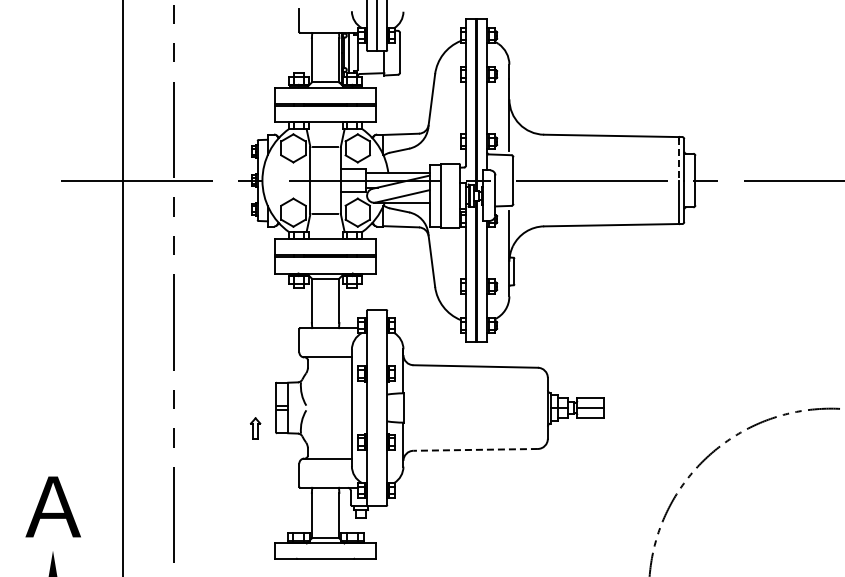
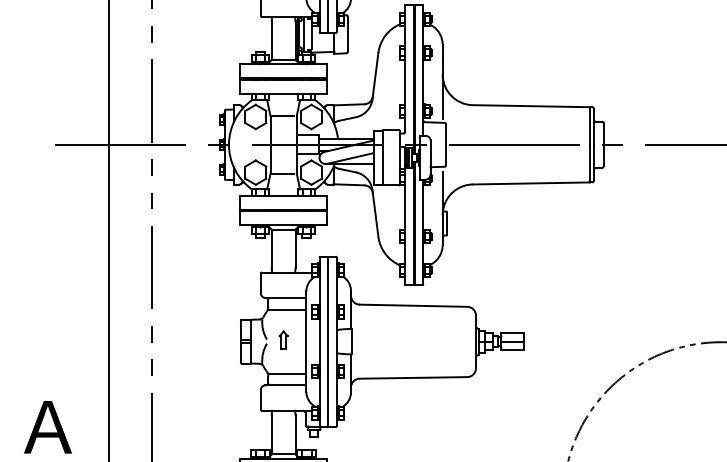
line: (679, 159) -> (589, 126), dashed -> solid
line: (328, 370) -> (286, 309), added
line: (377, 407) -> (328, 341), added
part: (255, 428) -> (283, 340), moved
line: (328, 445) -> (286, 374), added
line: (475, 449) -> (413, 377), dashed -> solid

